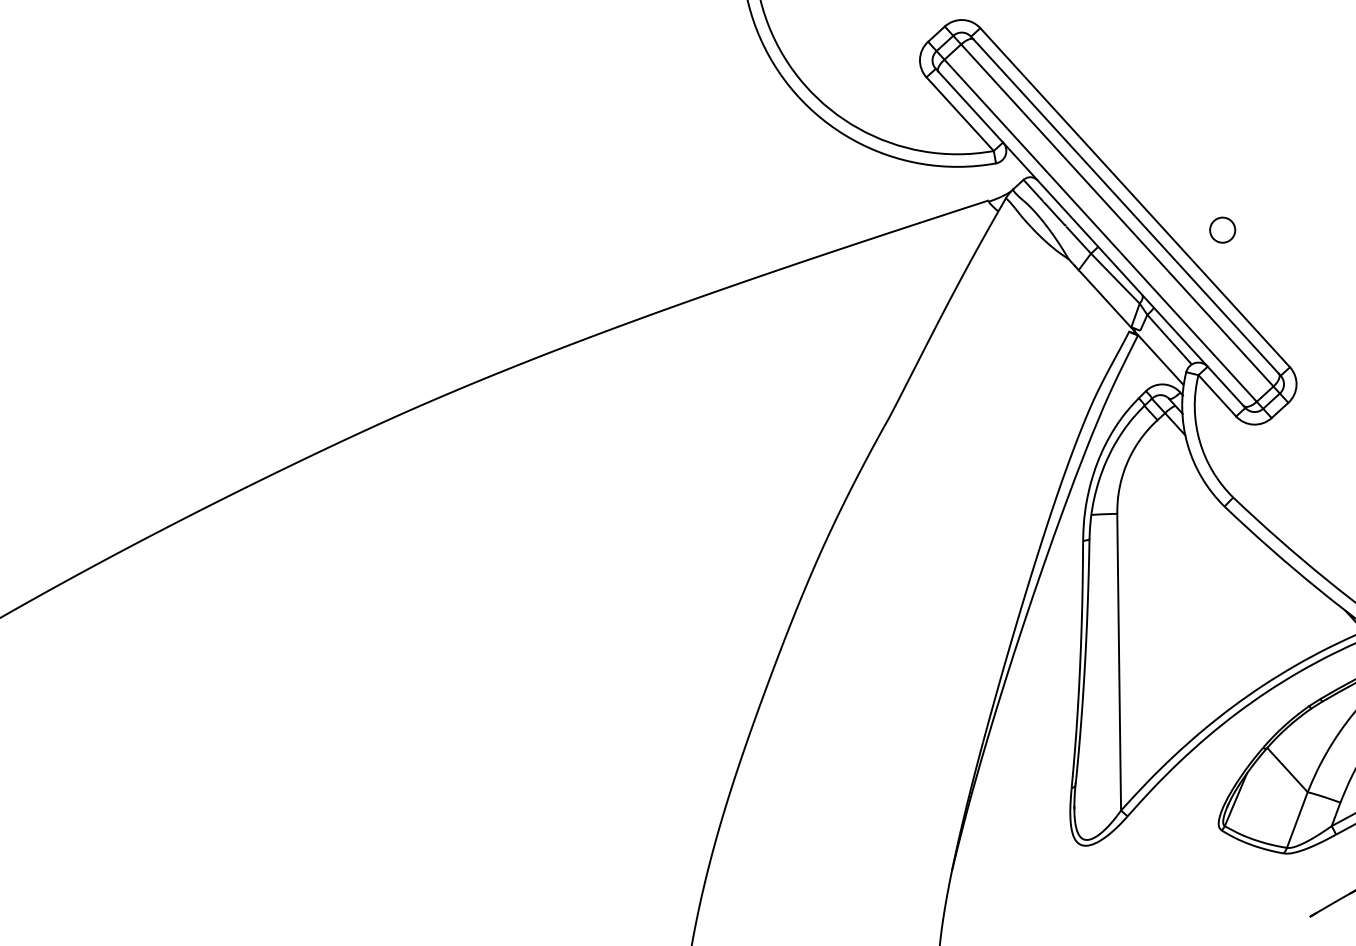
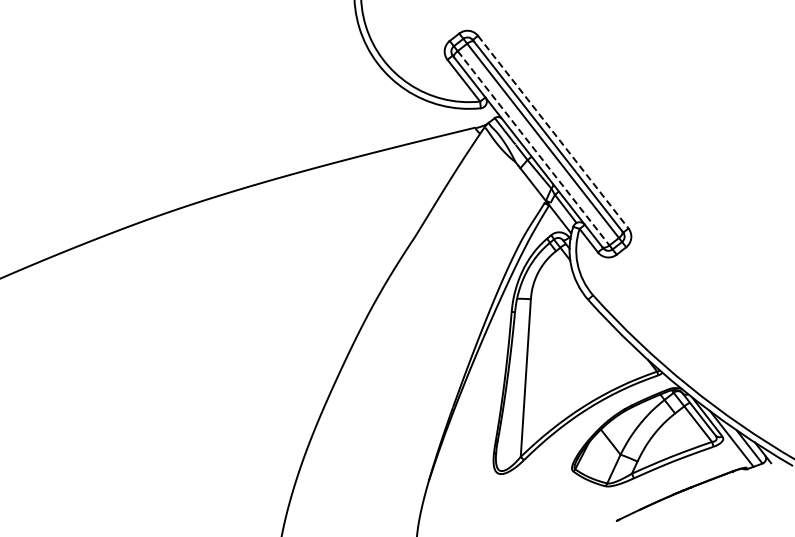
line: (1135, 198) -> (553, 132), solid -> dashed
circle: (1220, 229) -> (597, 152), removed
line: (1100, 231) -> (533, 148), solid -> dashed

